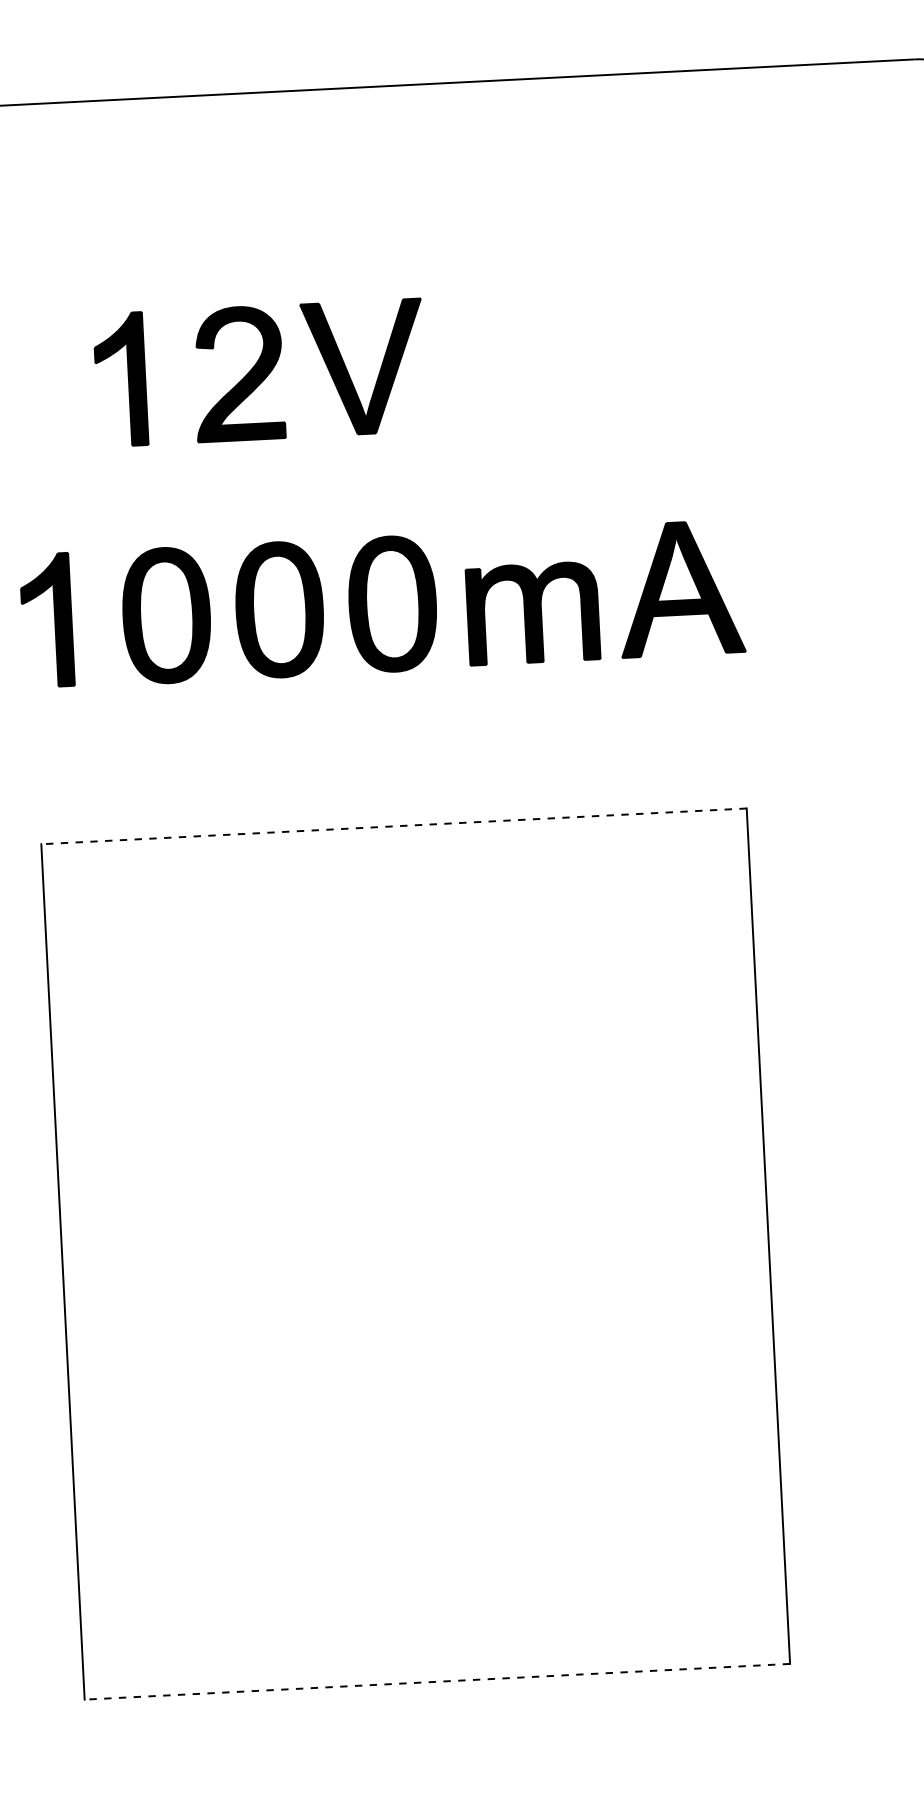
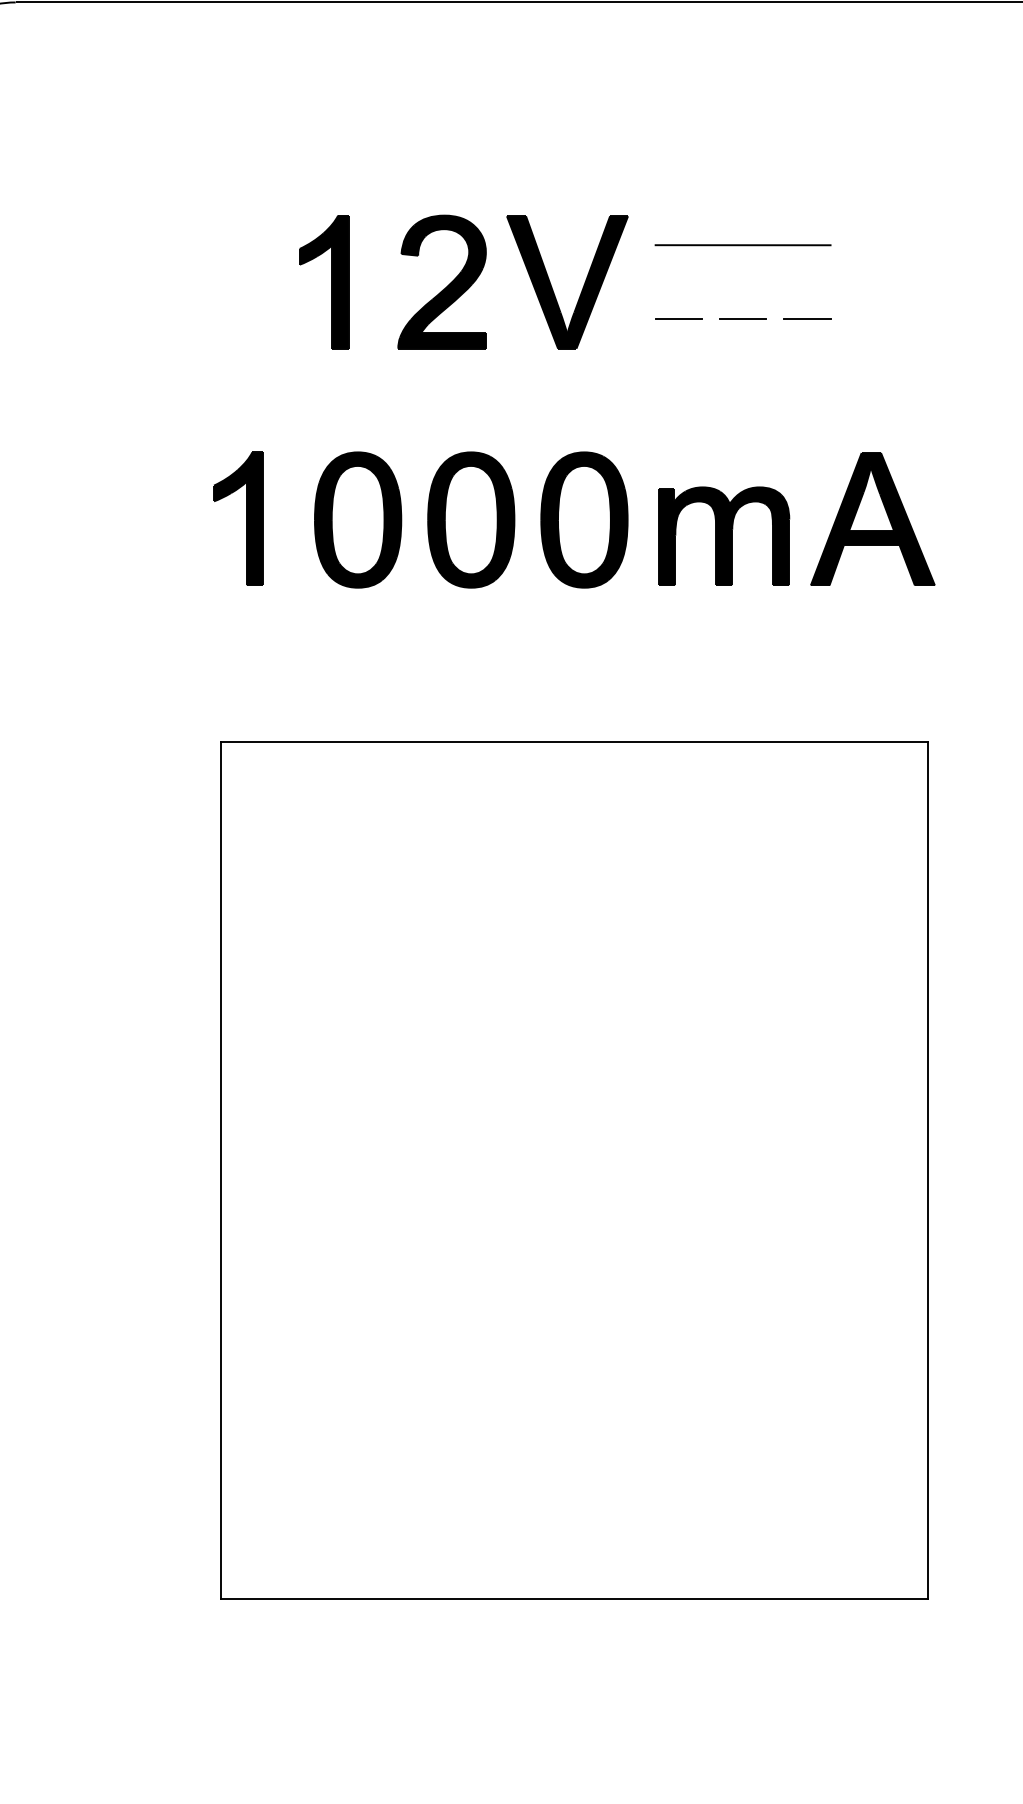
line: (536, 321) -> (742, 245), added
line: (604, 392) -> (806, 319), added
line: (540, 395) -> (742, 319), added
line: (476, 399) -> (678, 319), added
line: (393, 826) -> (573, 742), dashed -> solid
line: (436, 1681) -> (573, 1598), dashed -> solid

